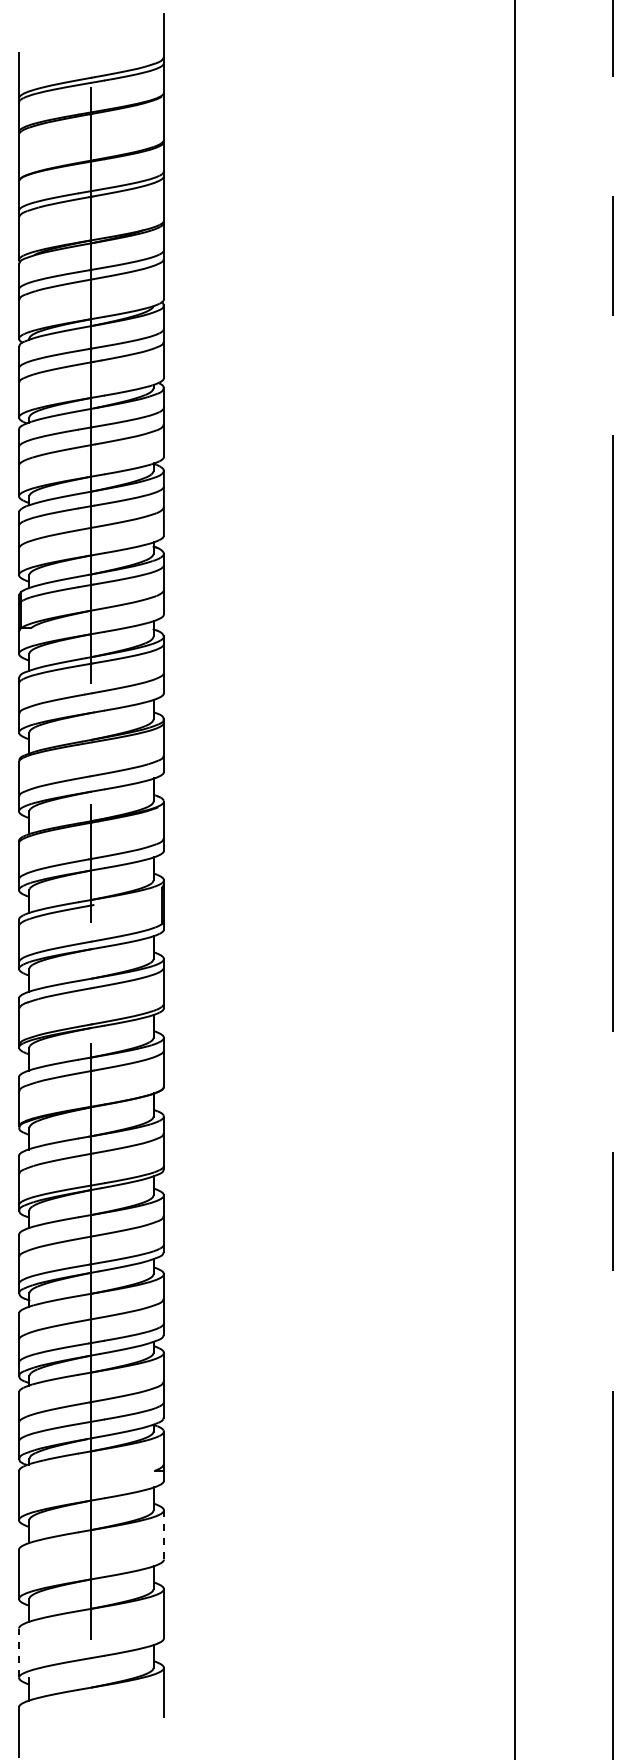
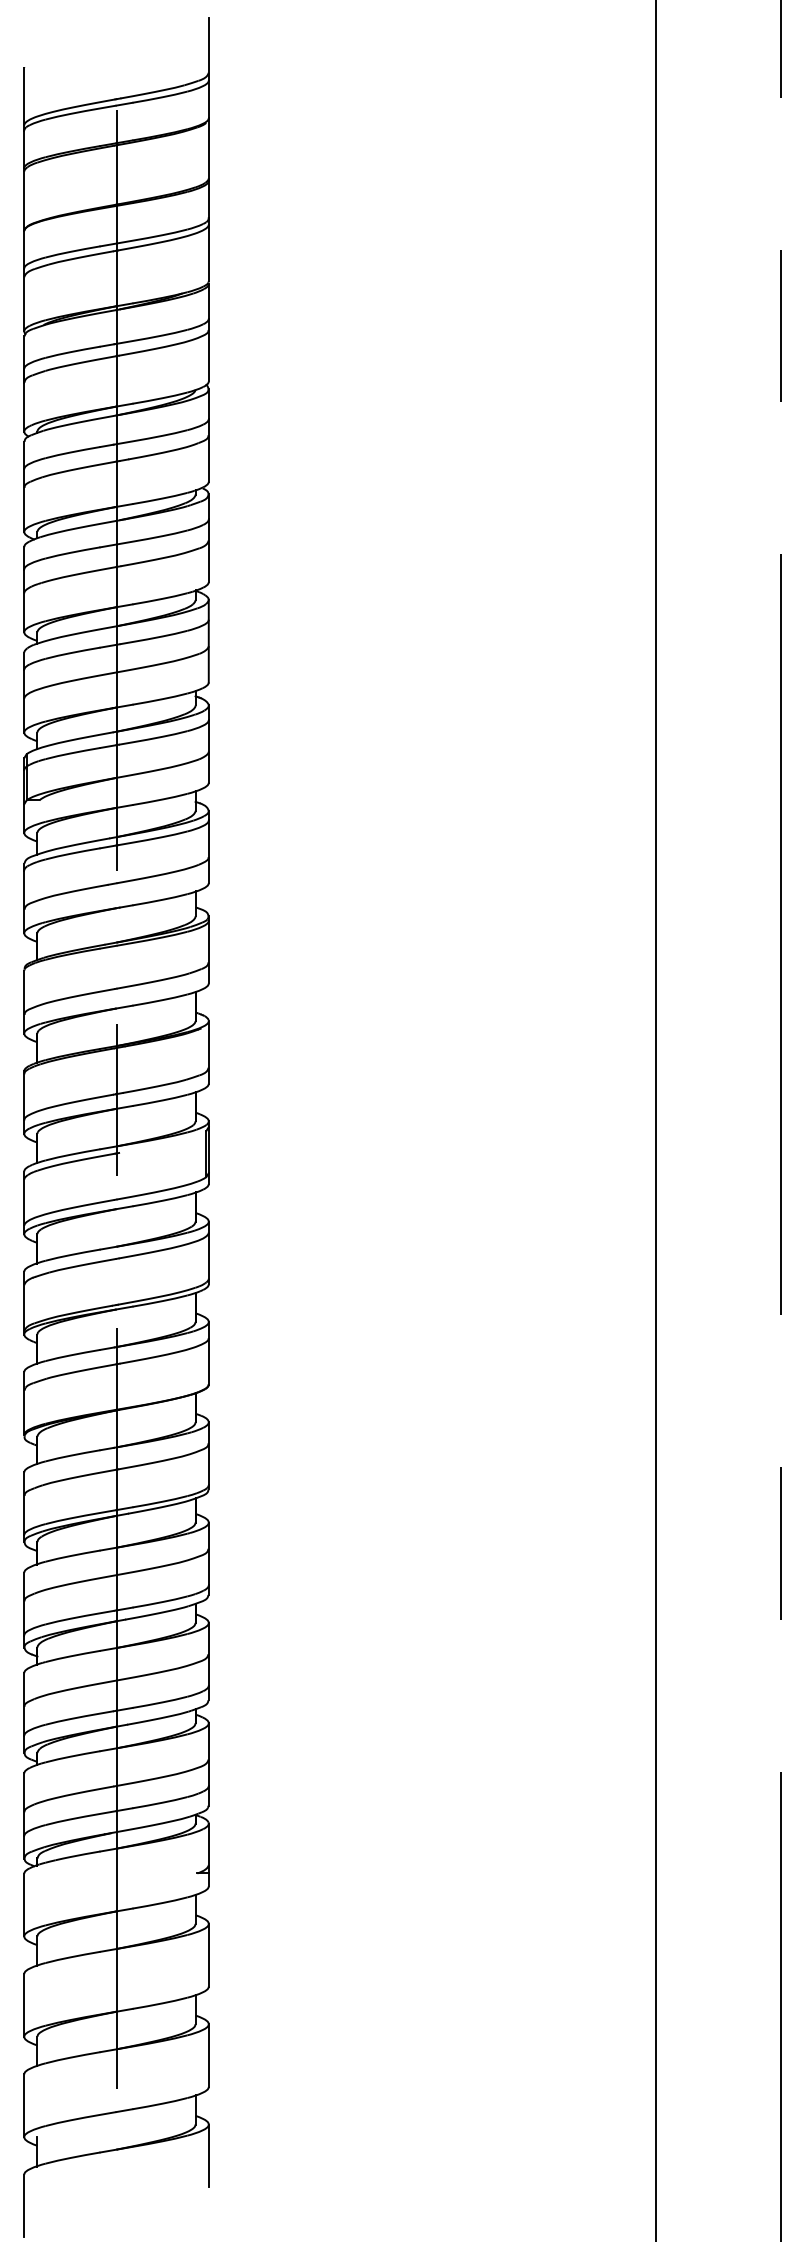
line: (163, 1535) -> (208, 1955), dashed -> solid
line: (19, 1653) -> (24, 2106), dashed -> solid

